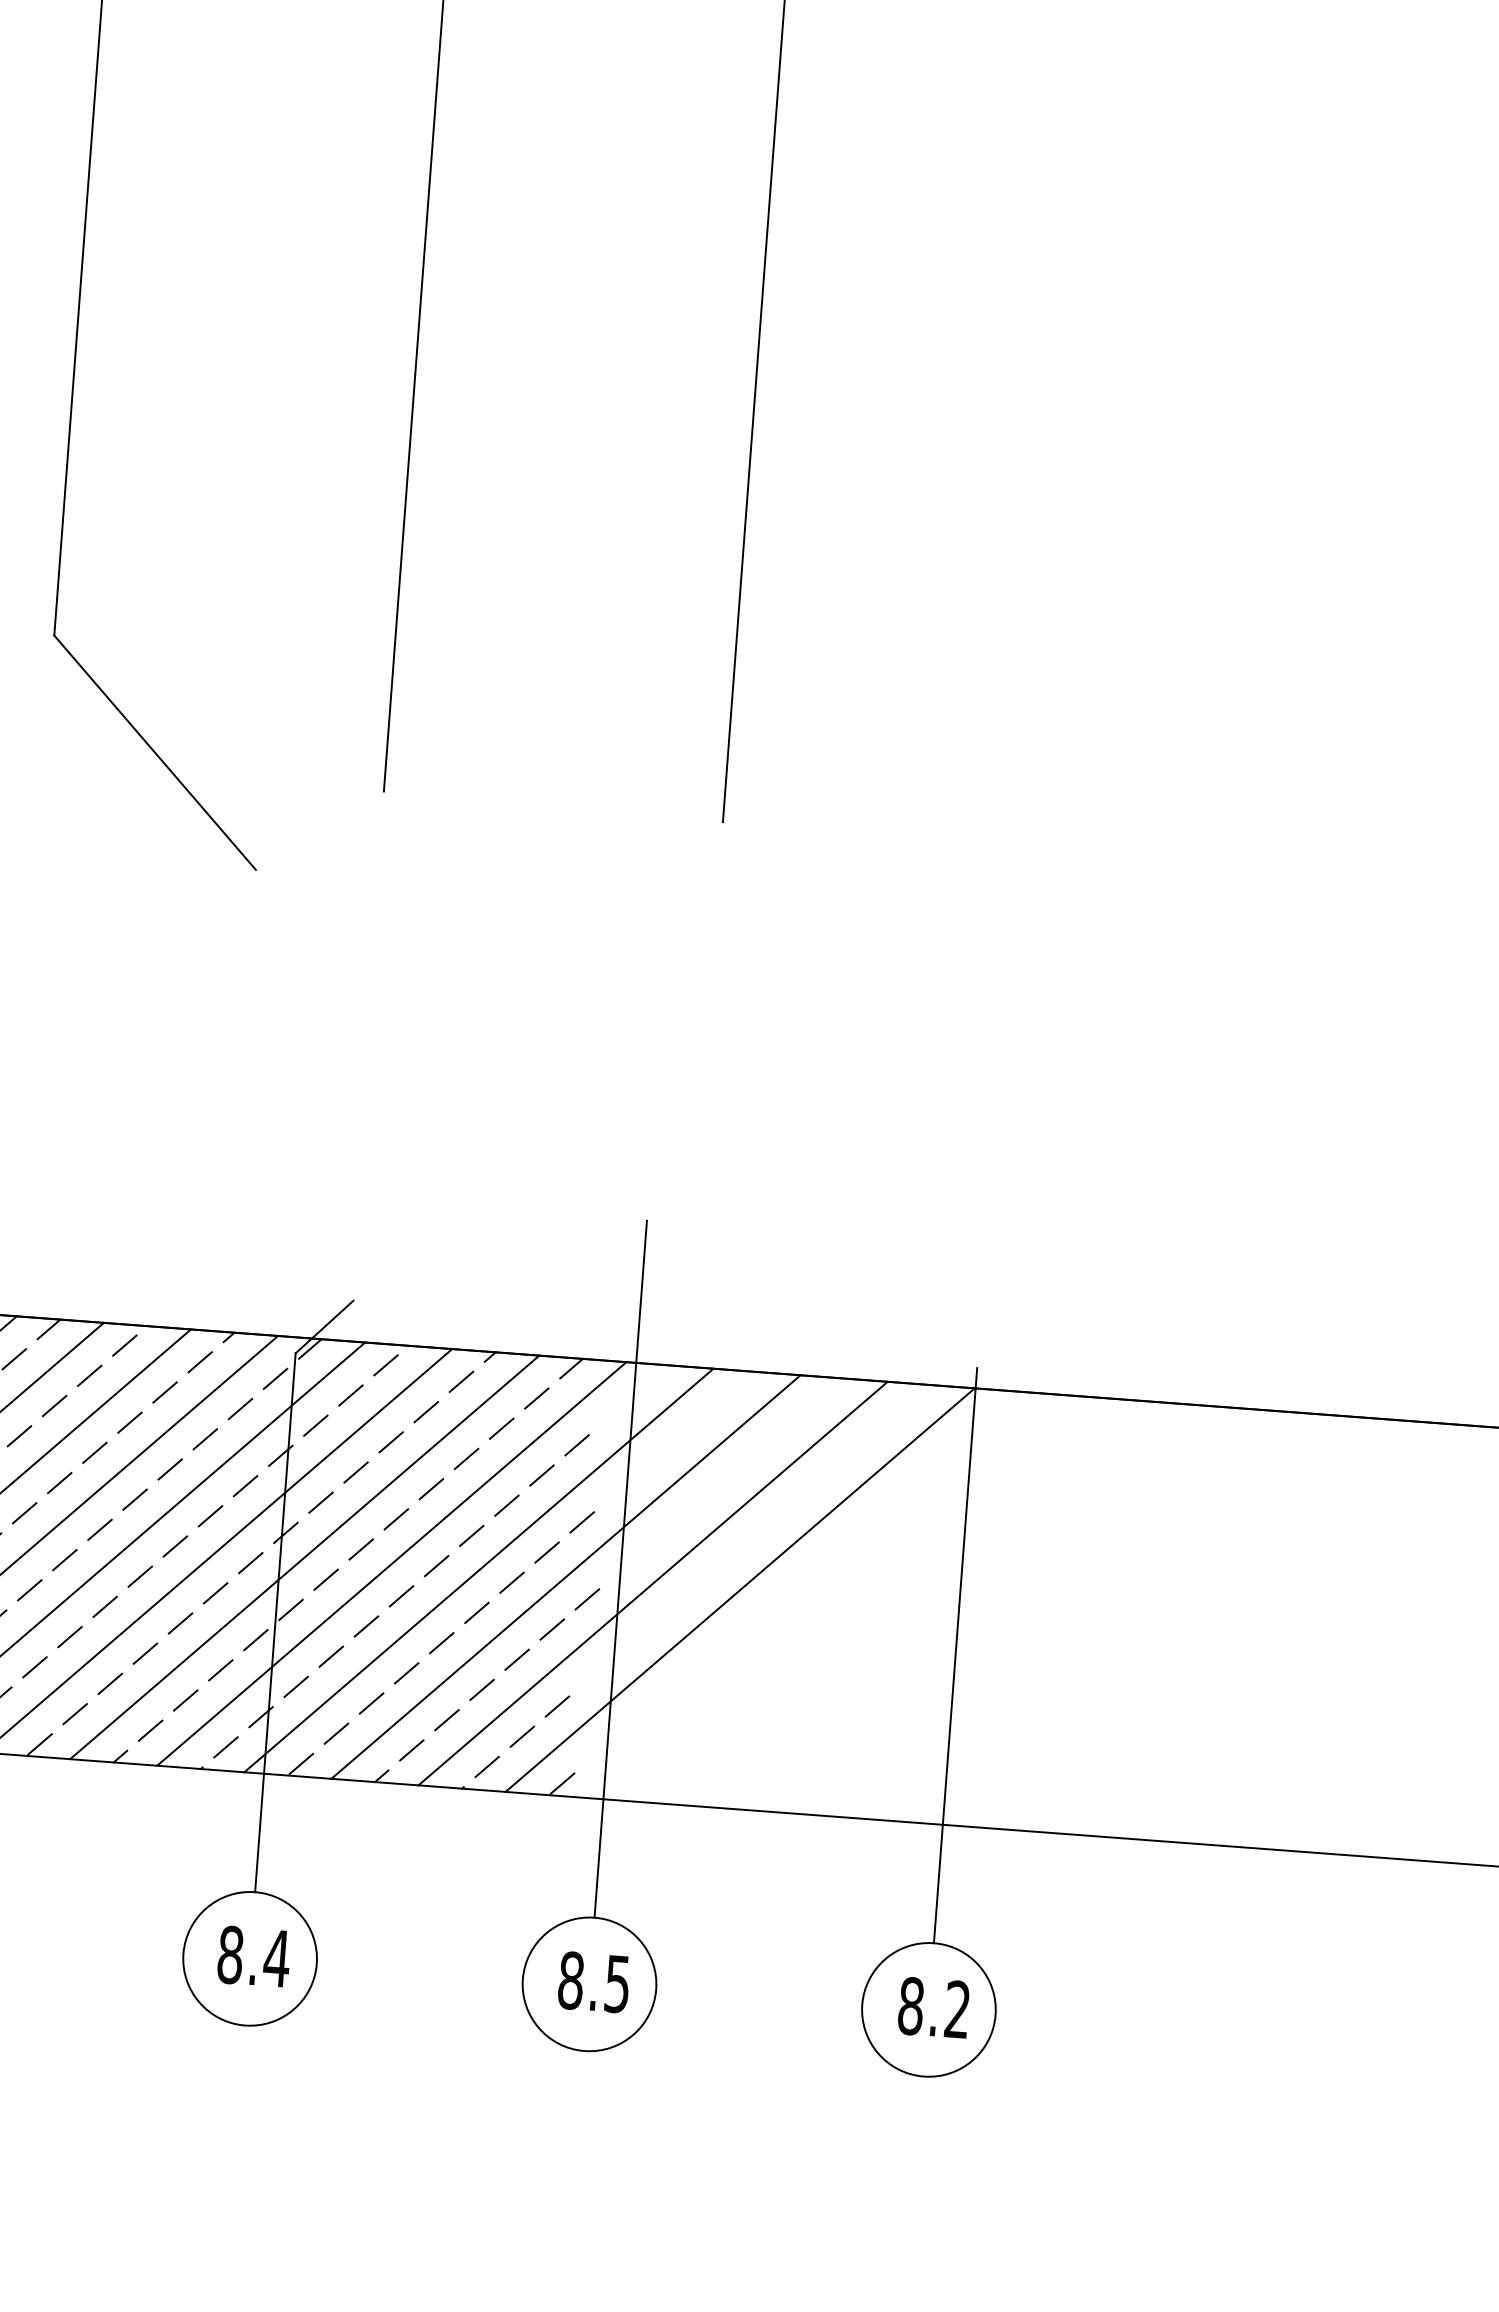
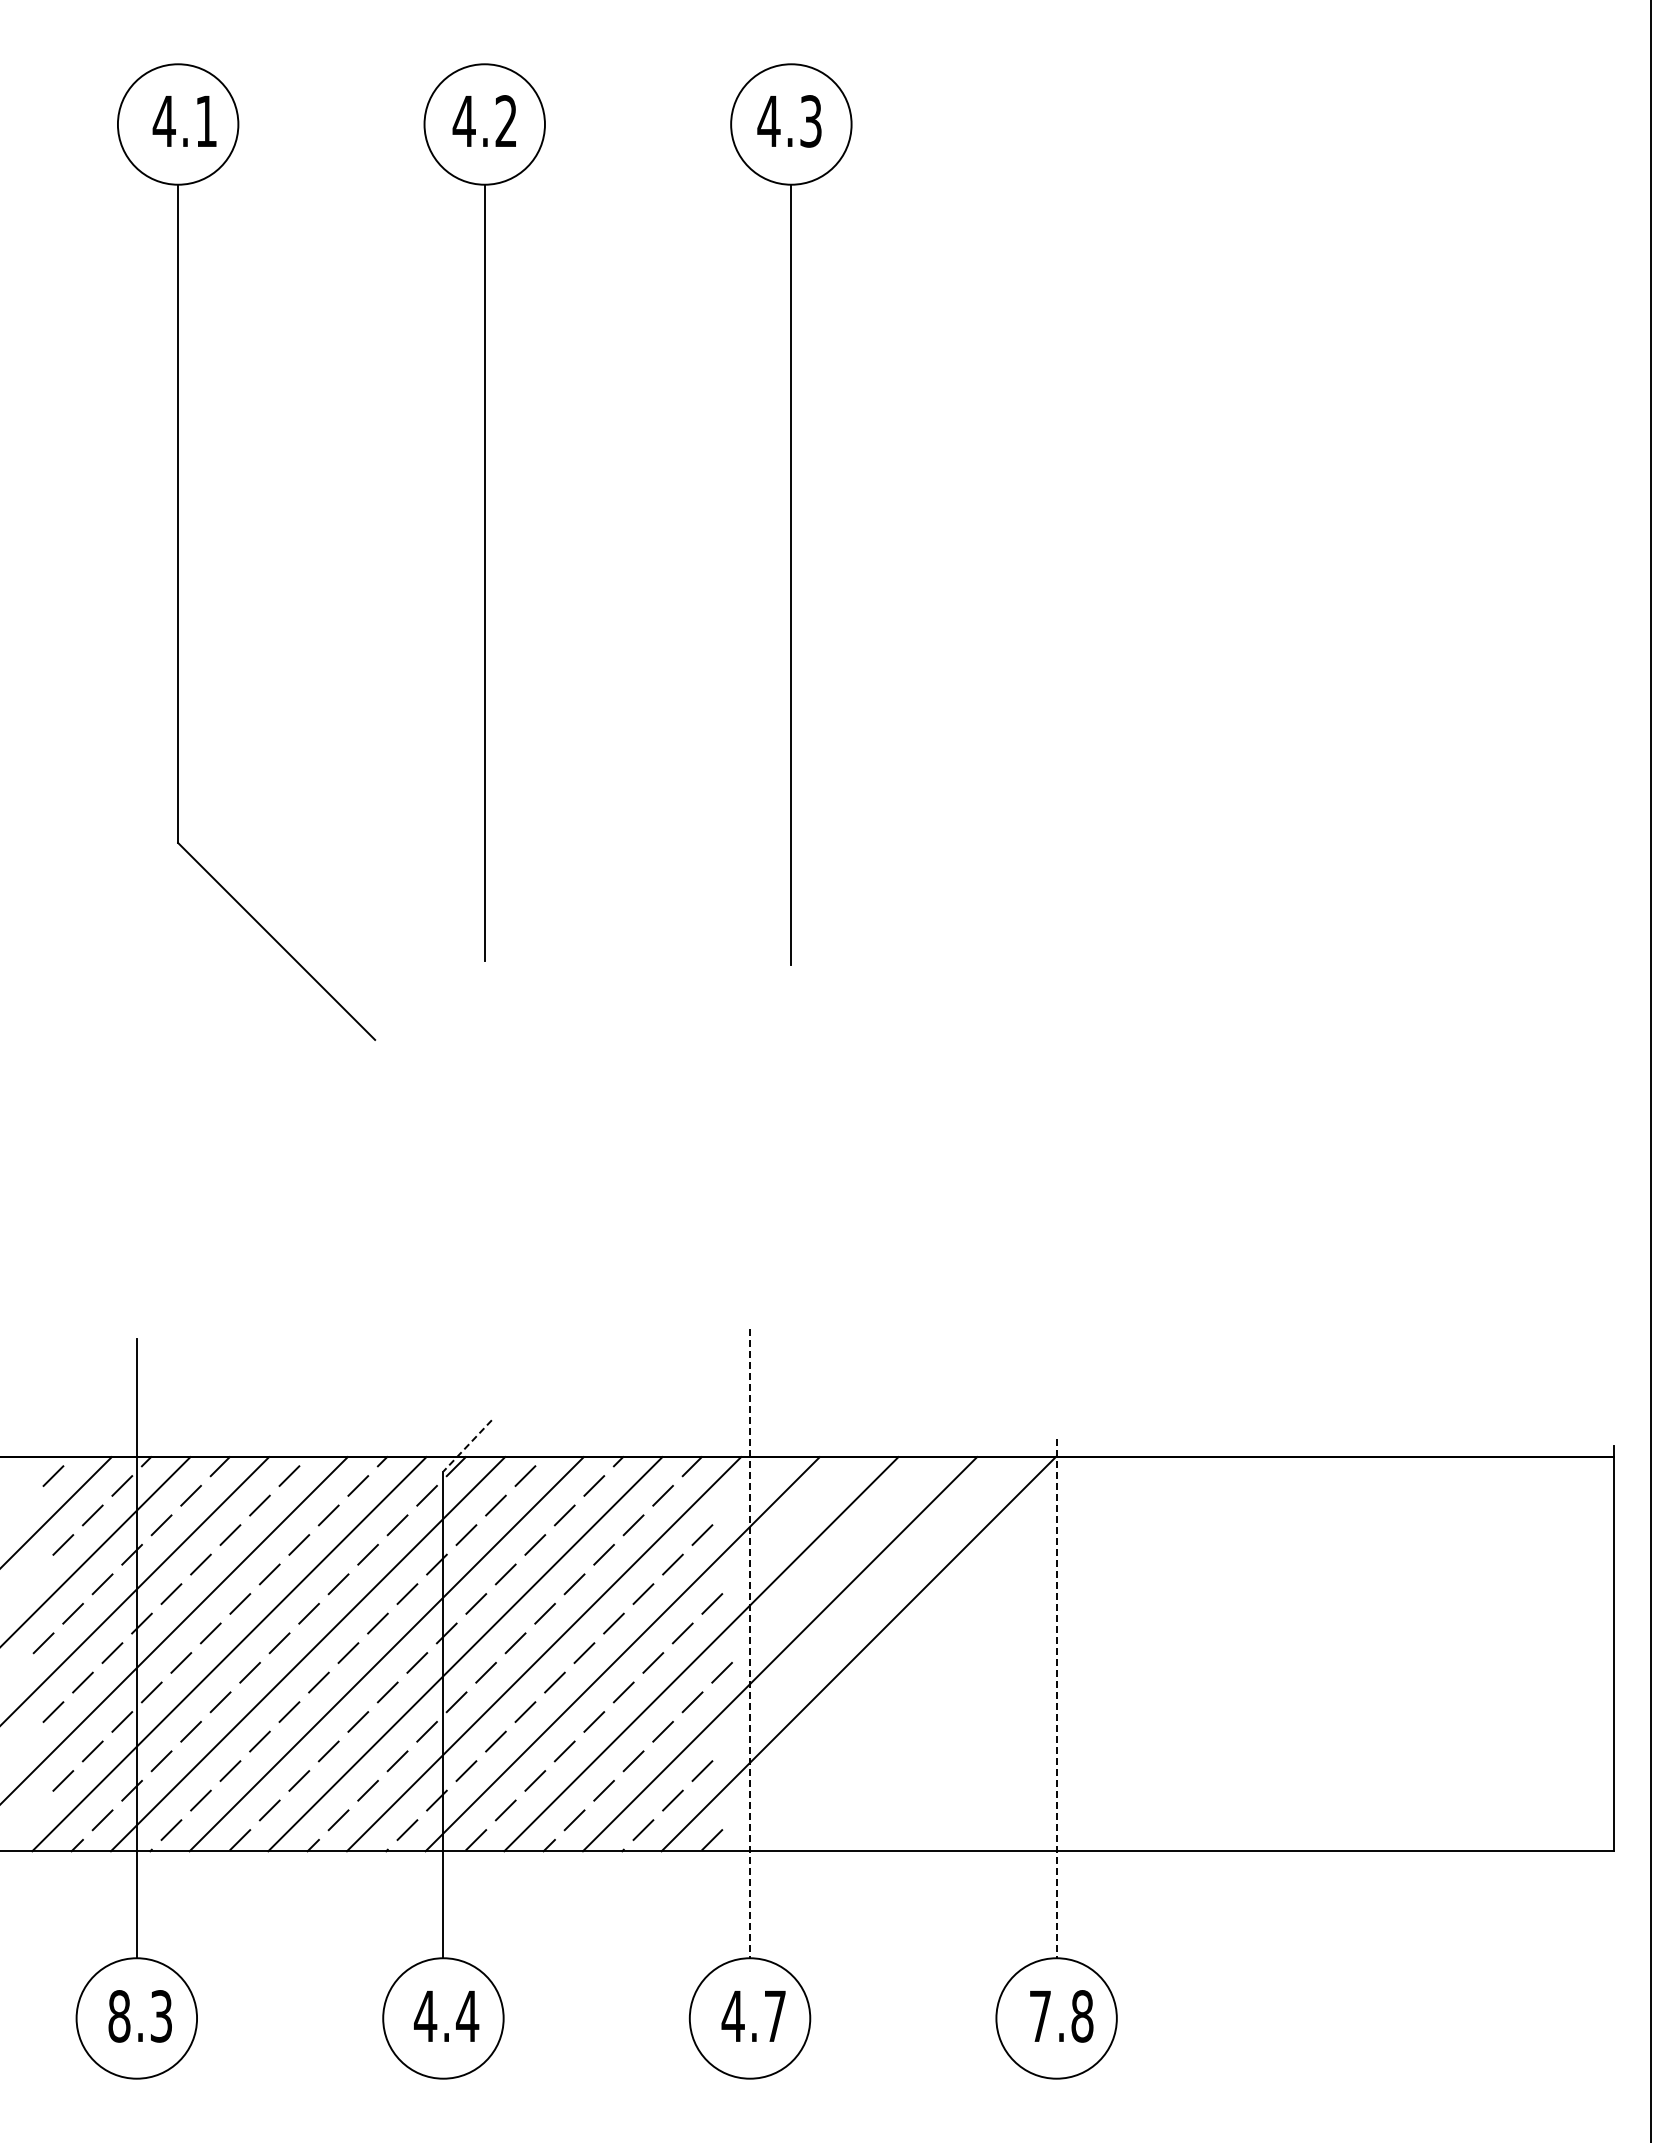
line: (324, 1327) -> (467, 1446), solid -> dashed
line: (621, 1569) -> (750, 1643), solid -> dashed
line: (955, 1655) -> (1056, 1698), solid -> dashed
text: (230, 1955) -> (425, 2016), 8.4 -> 4.4
text: (593, 1982) -> (753, 2016), 8.5 -> 4.7
text: (934, 2008) -> (1061, 2016), 8.2 -> 7.8

